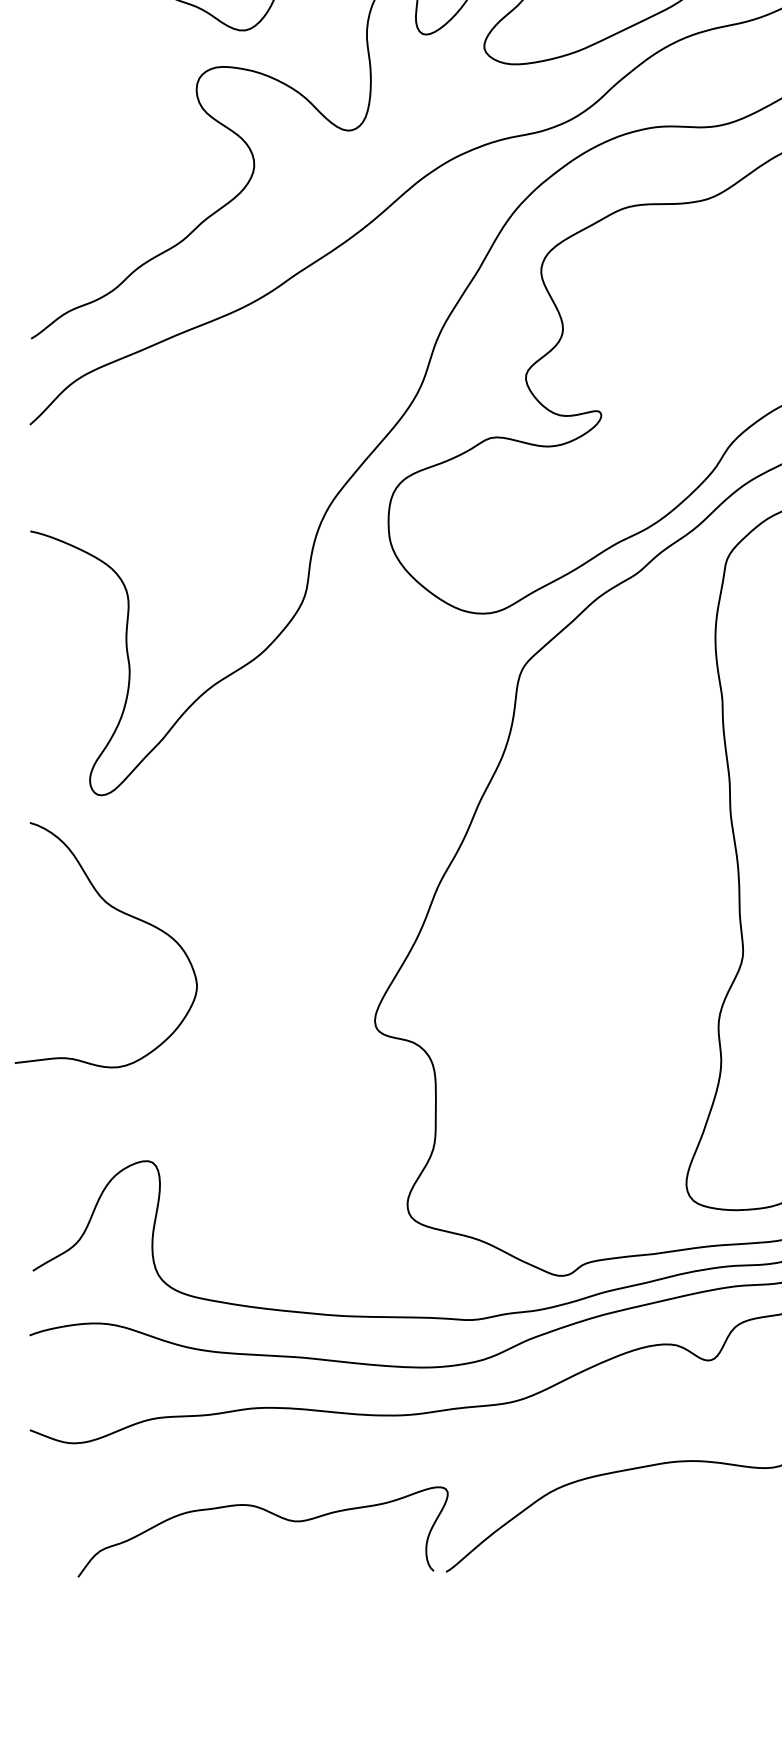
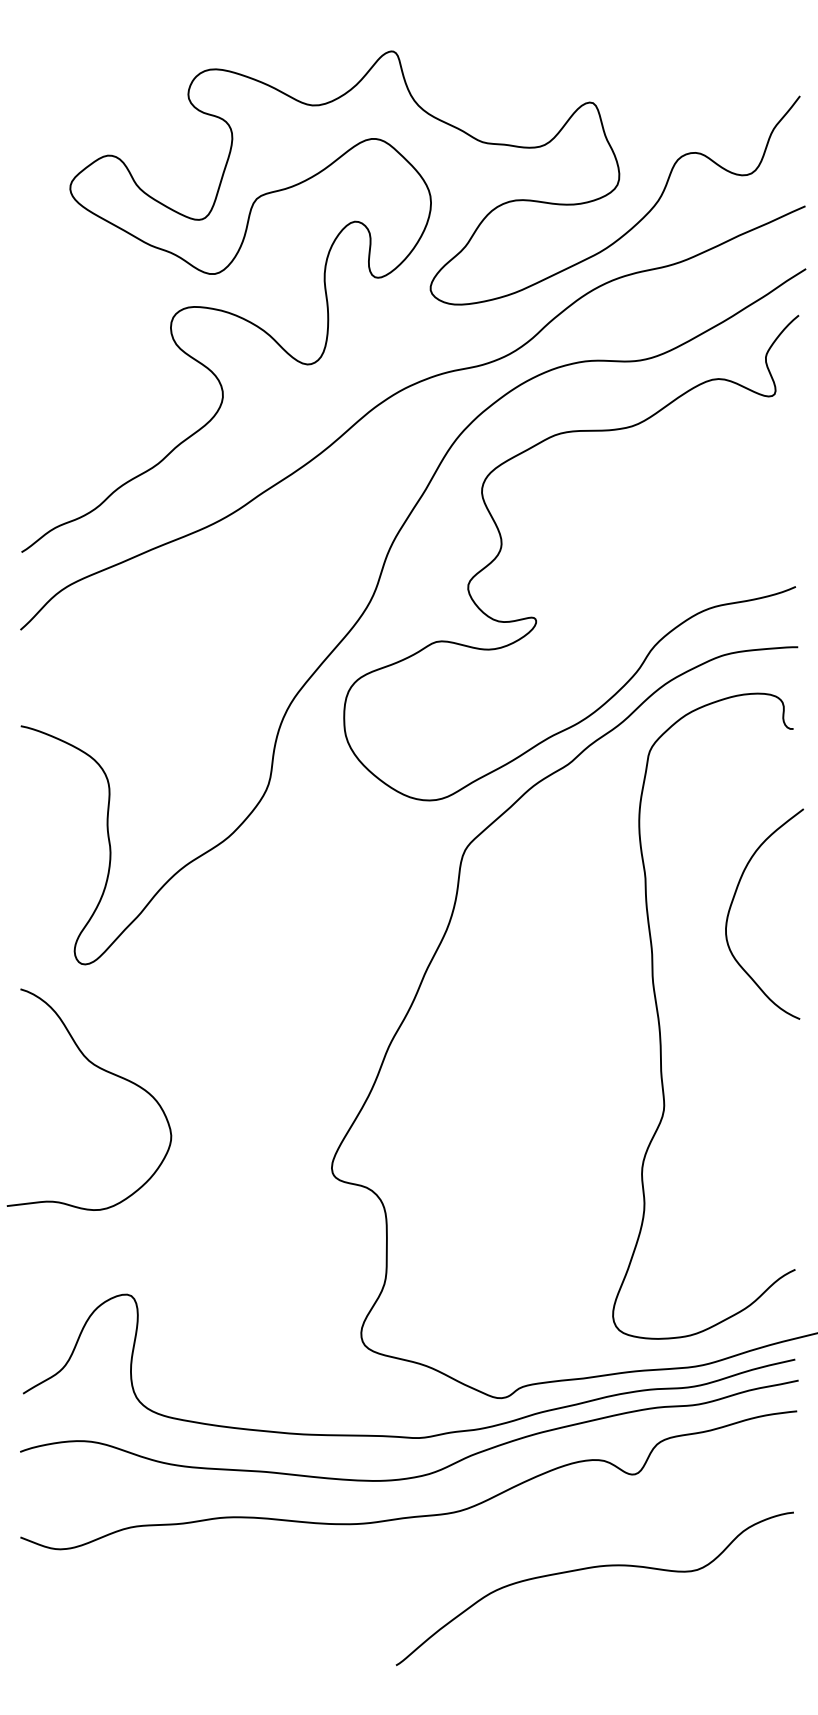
curve: (271, 1514) -> (238, 1613), removed

